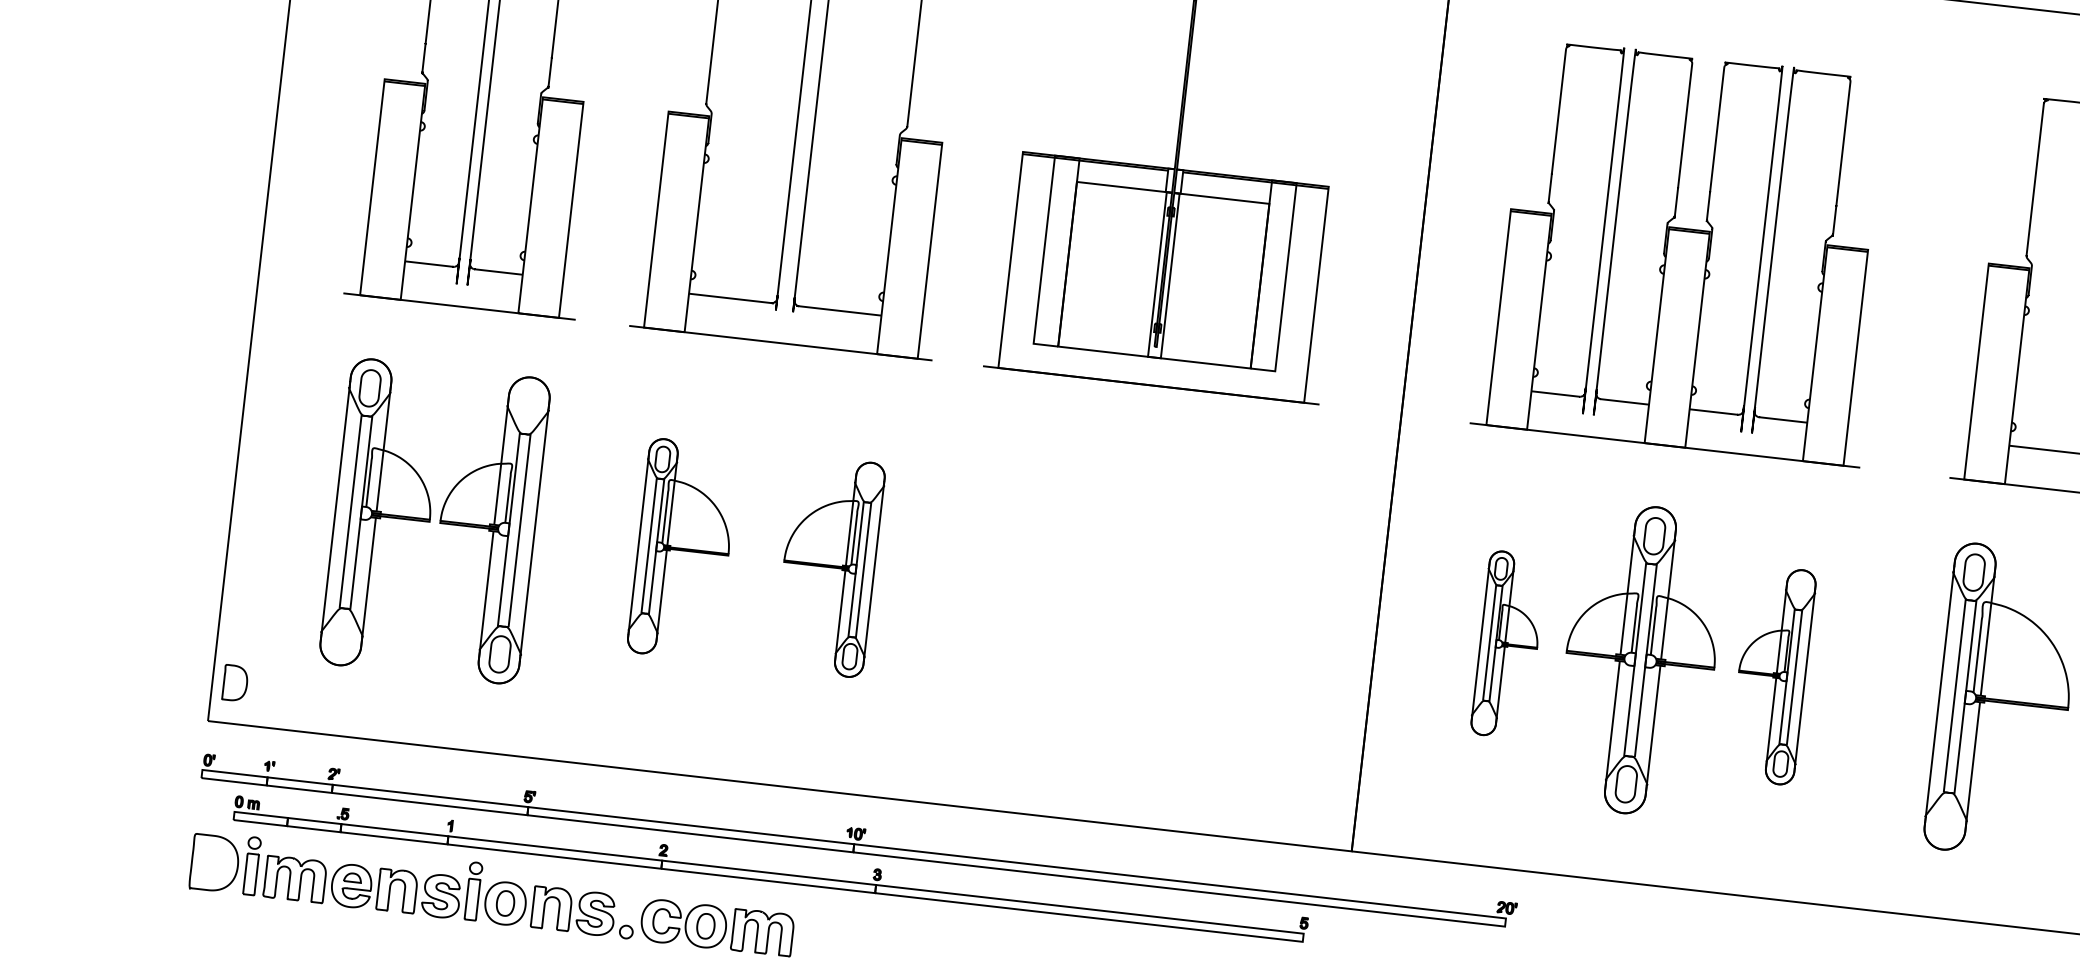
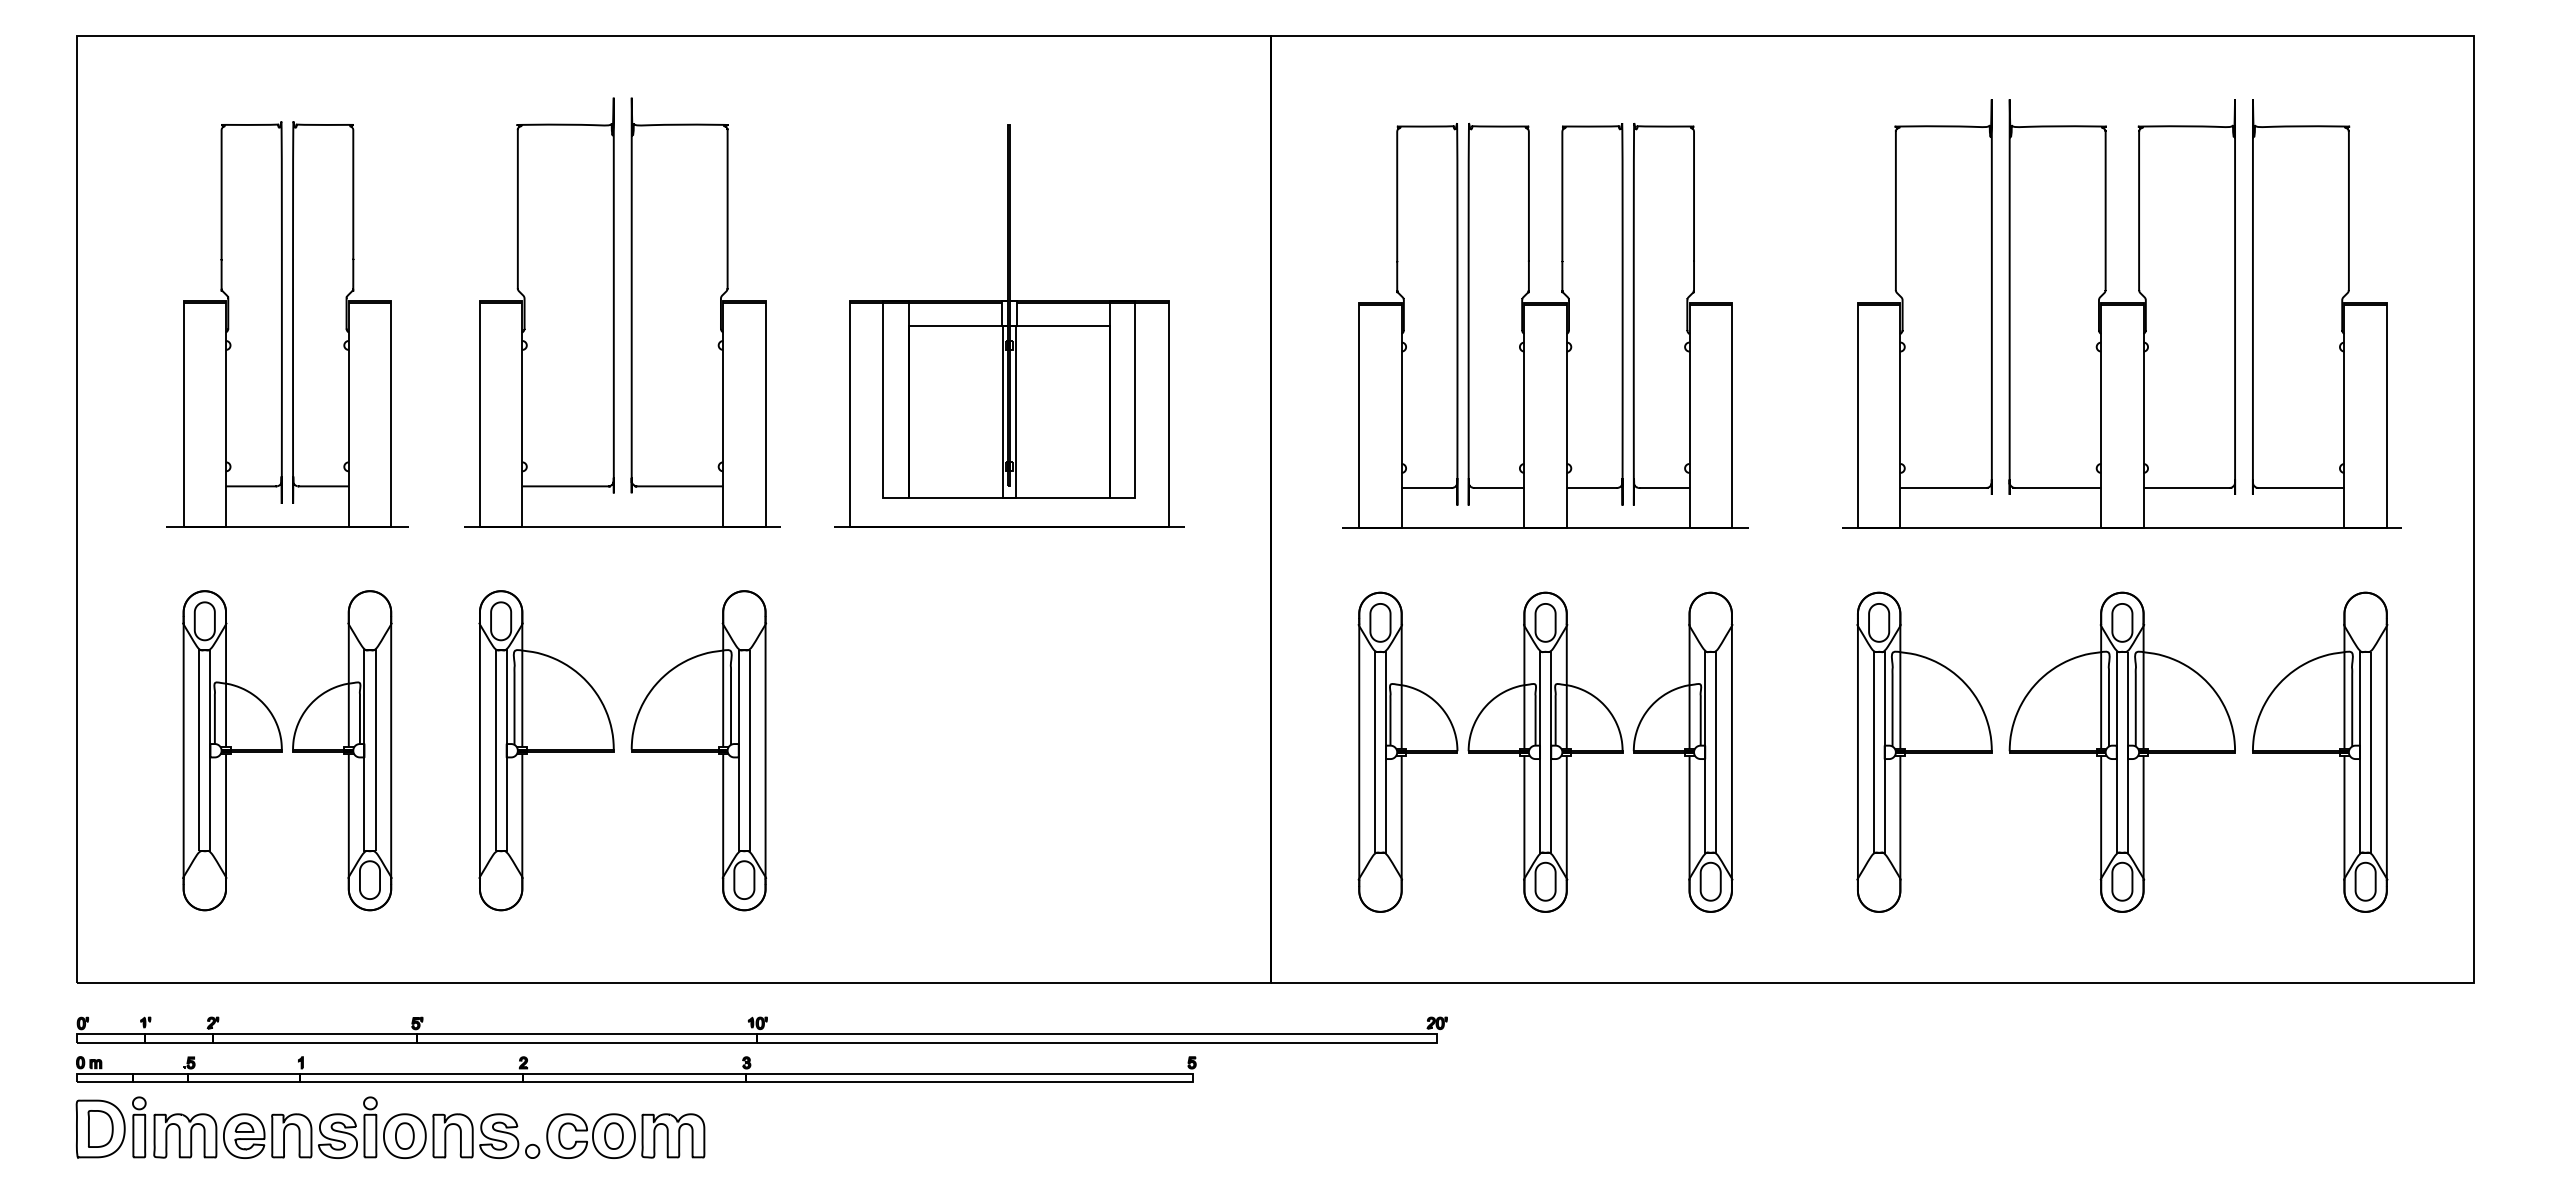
part: (683, 549) -> (546, 750), size x1.43
part: (828, 566) -> (698, 750), size x1.43
part: (1508, 644) -> (1407, 751), size x1.67
part: (1771, 674) -> (1682, 751), size x1.43
part: (235, 682) -> (100, 1128), moved
part: (771, 869) -> (636, 1069), moved

